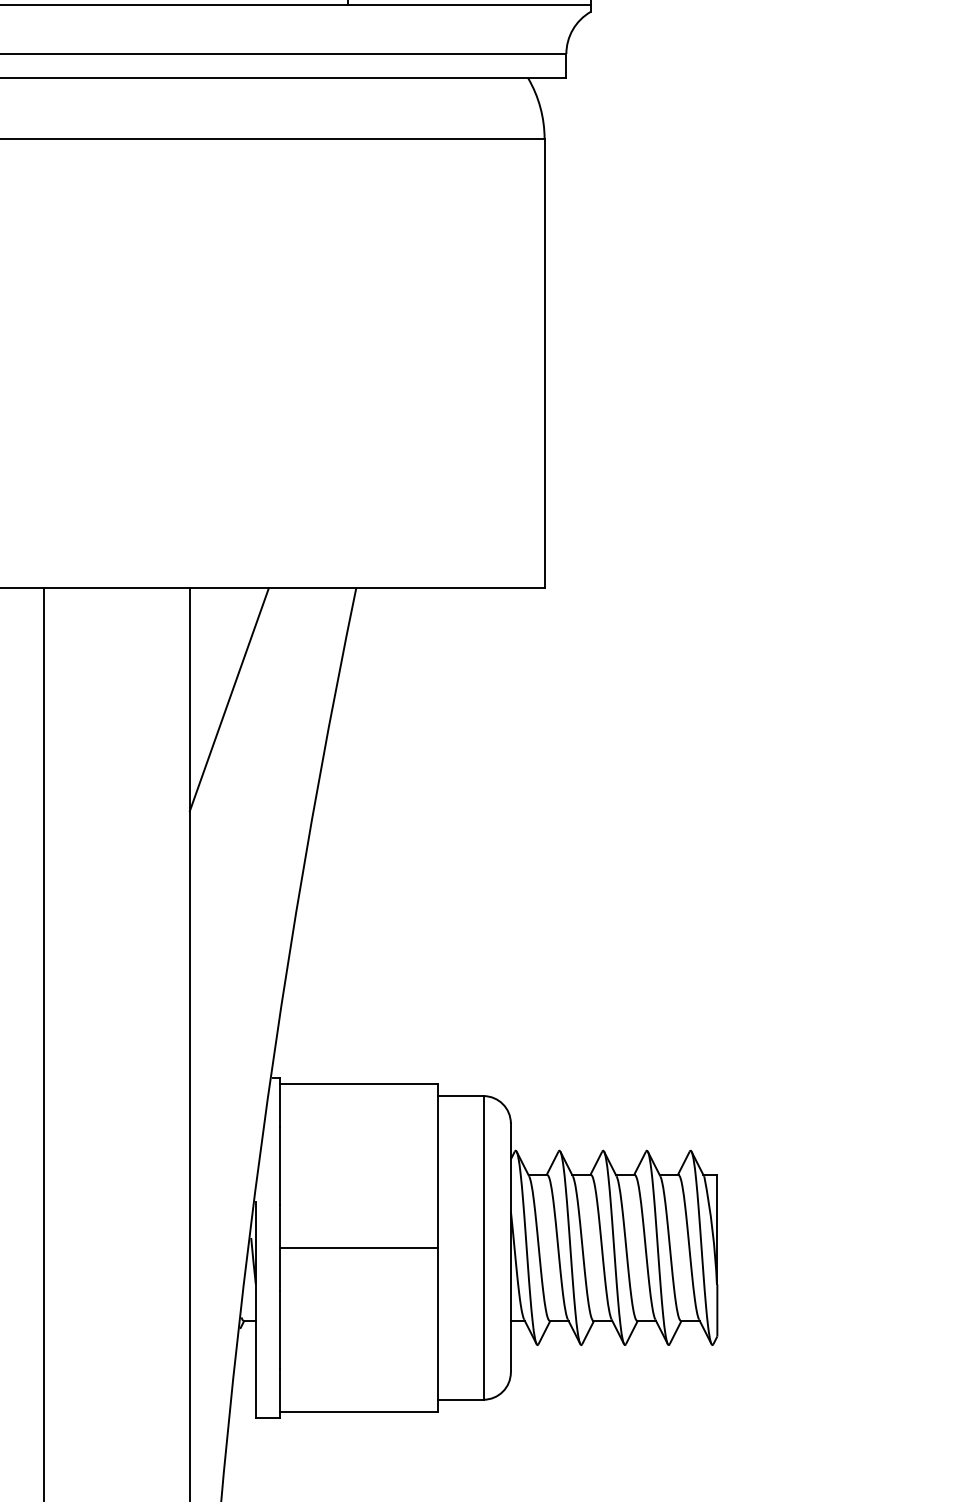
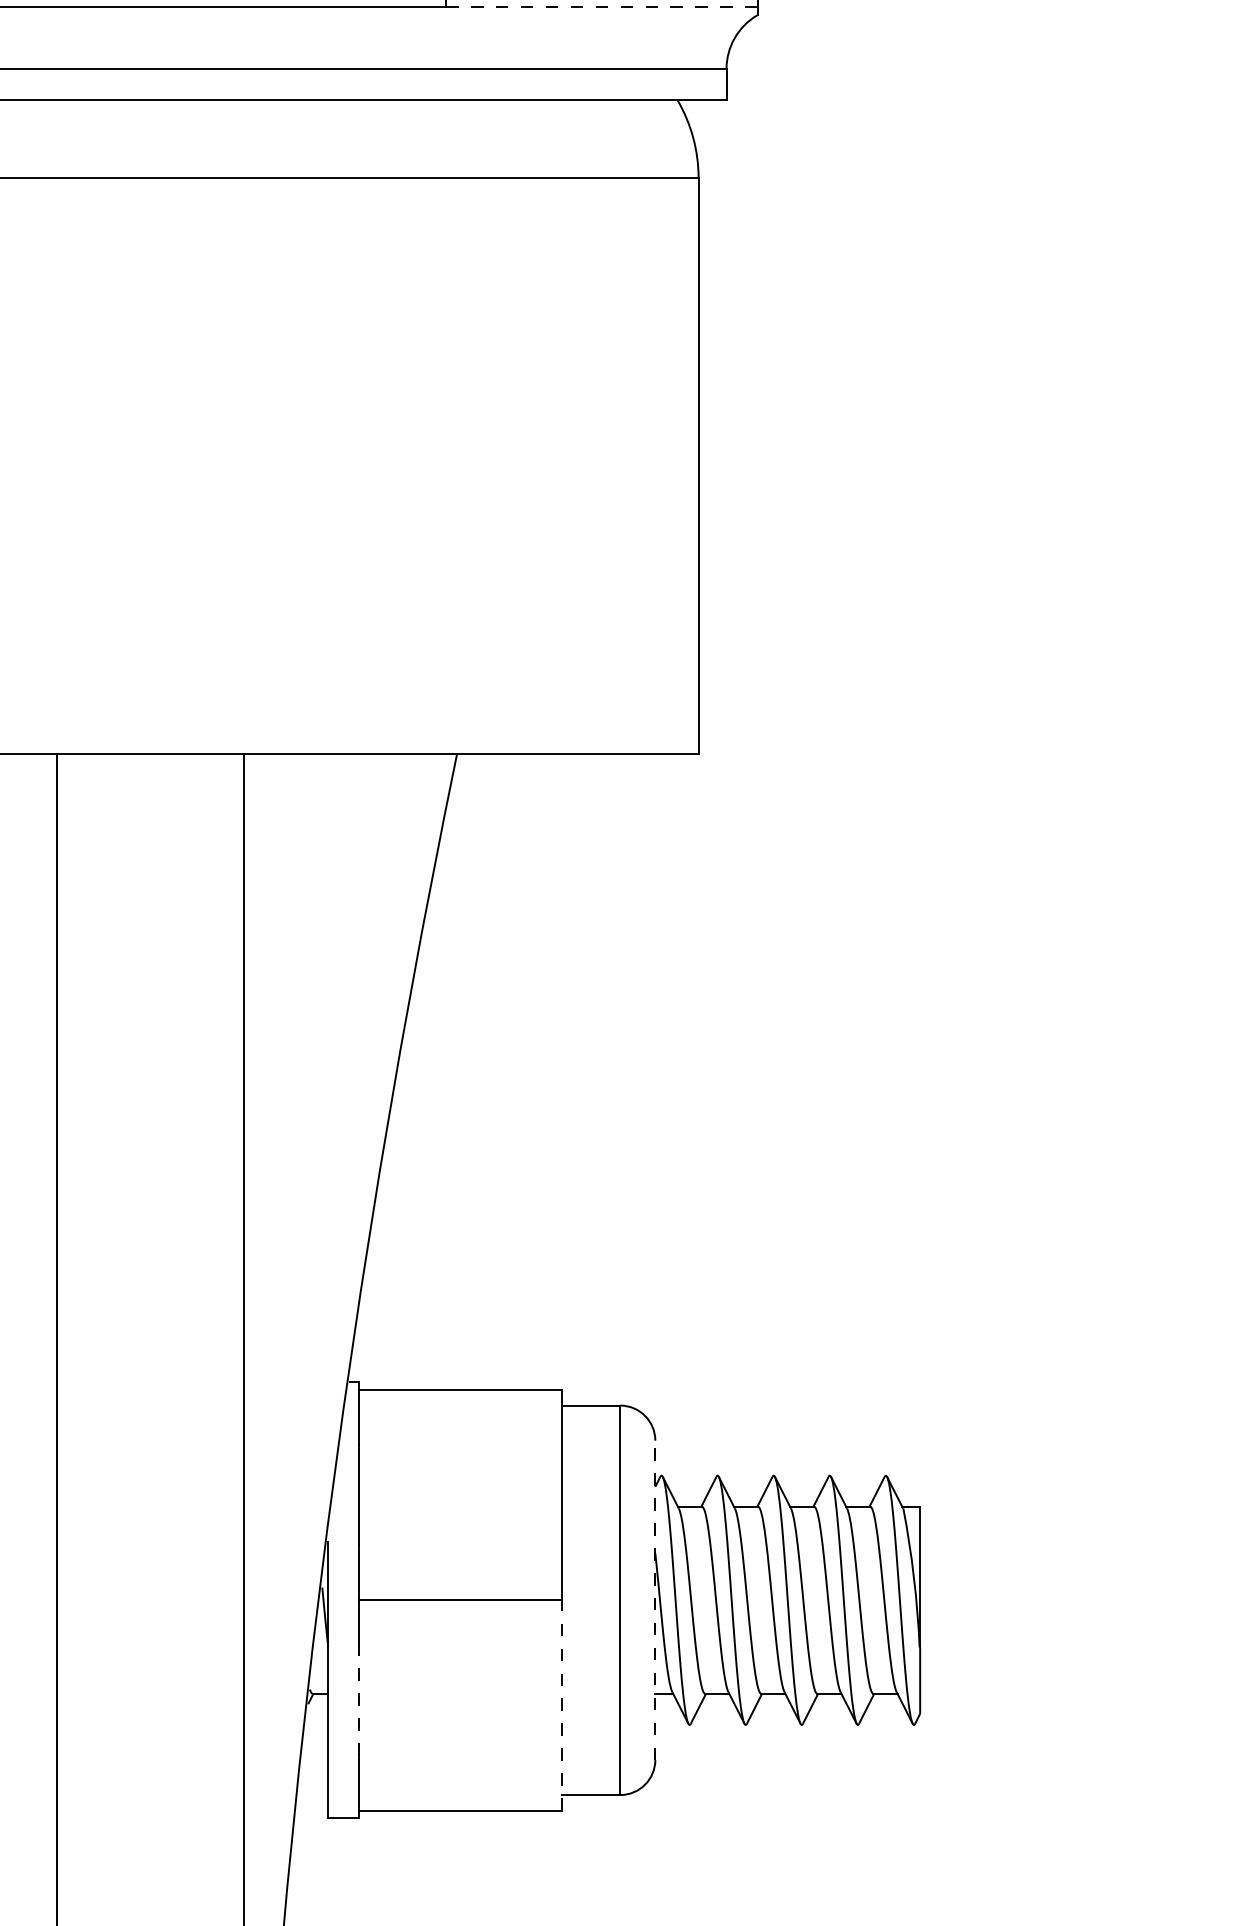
line: (468, 5) -> (601, 6), solid -> dashed
line: (228, 699) -> (293, 897), removed
line: (511, 1248) -> (655, 1600), solid -> dashed
line: (280, 1329) -> (359, 1704), solid -> dashed
line: (437, 1329) -> (561, 1704), solid -> dashed

